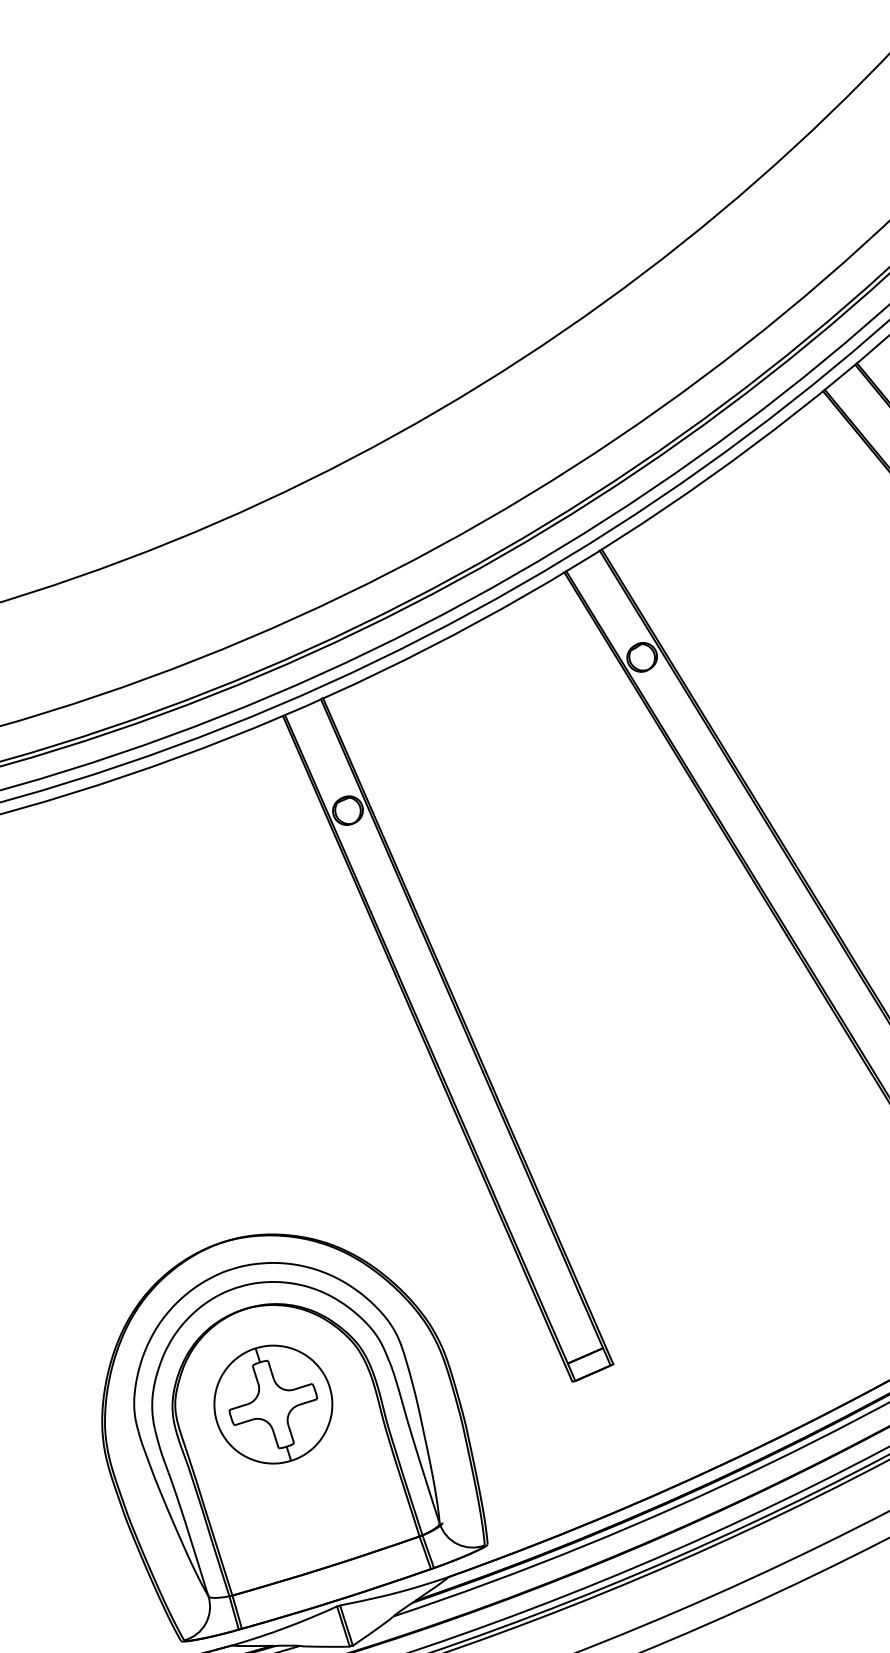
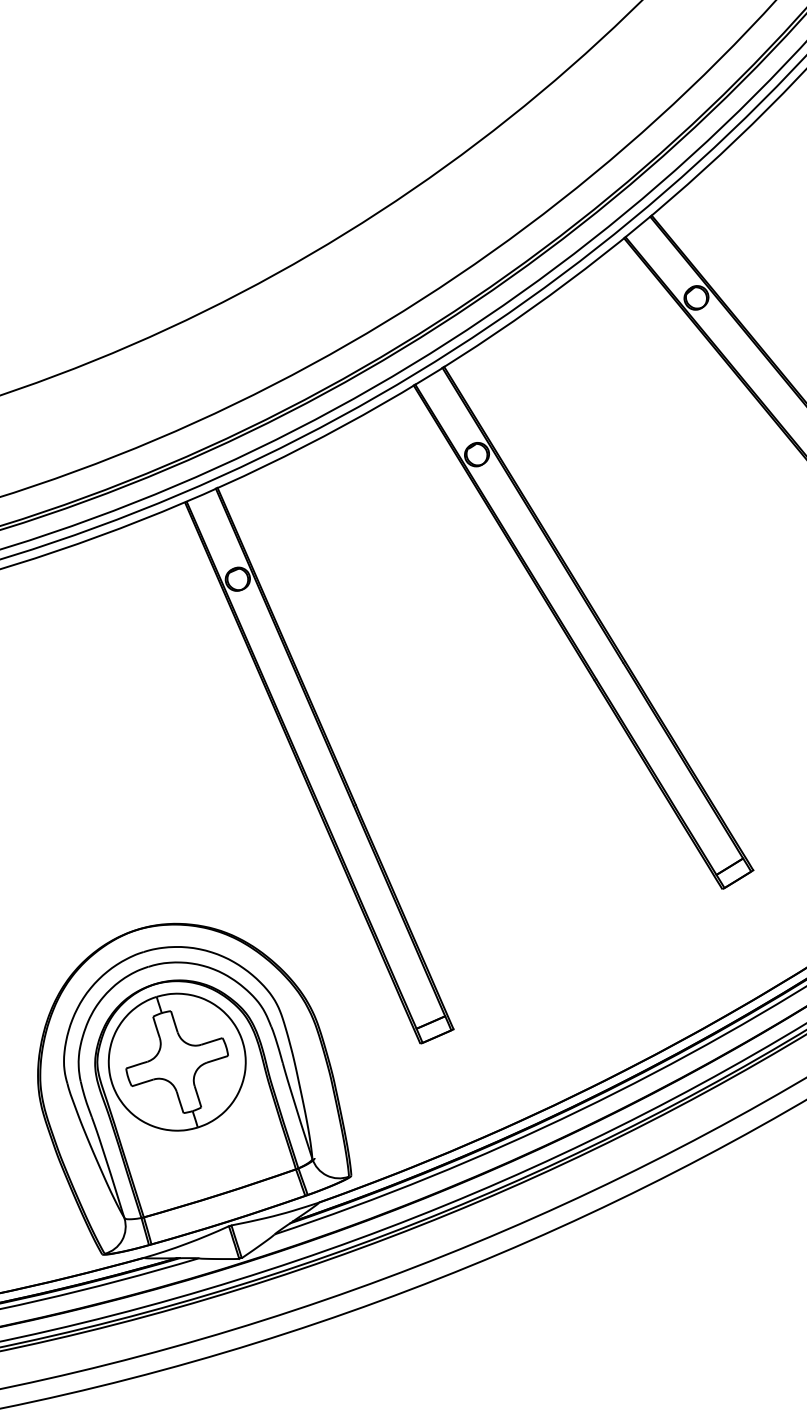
part: (272, 1403) -> (176, 1061), size x1.43

